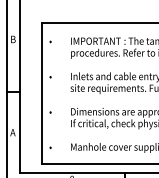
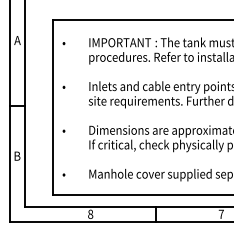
text: (13, 39) -> (17, 40), B -> A
text: (13, 132) -> (17, 155), A -> B

